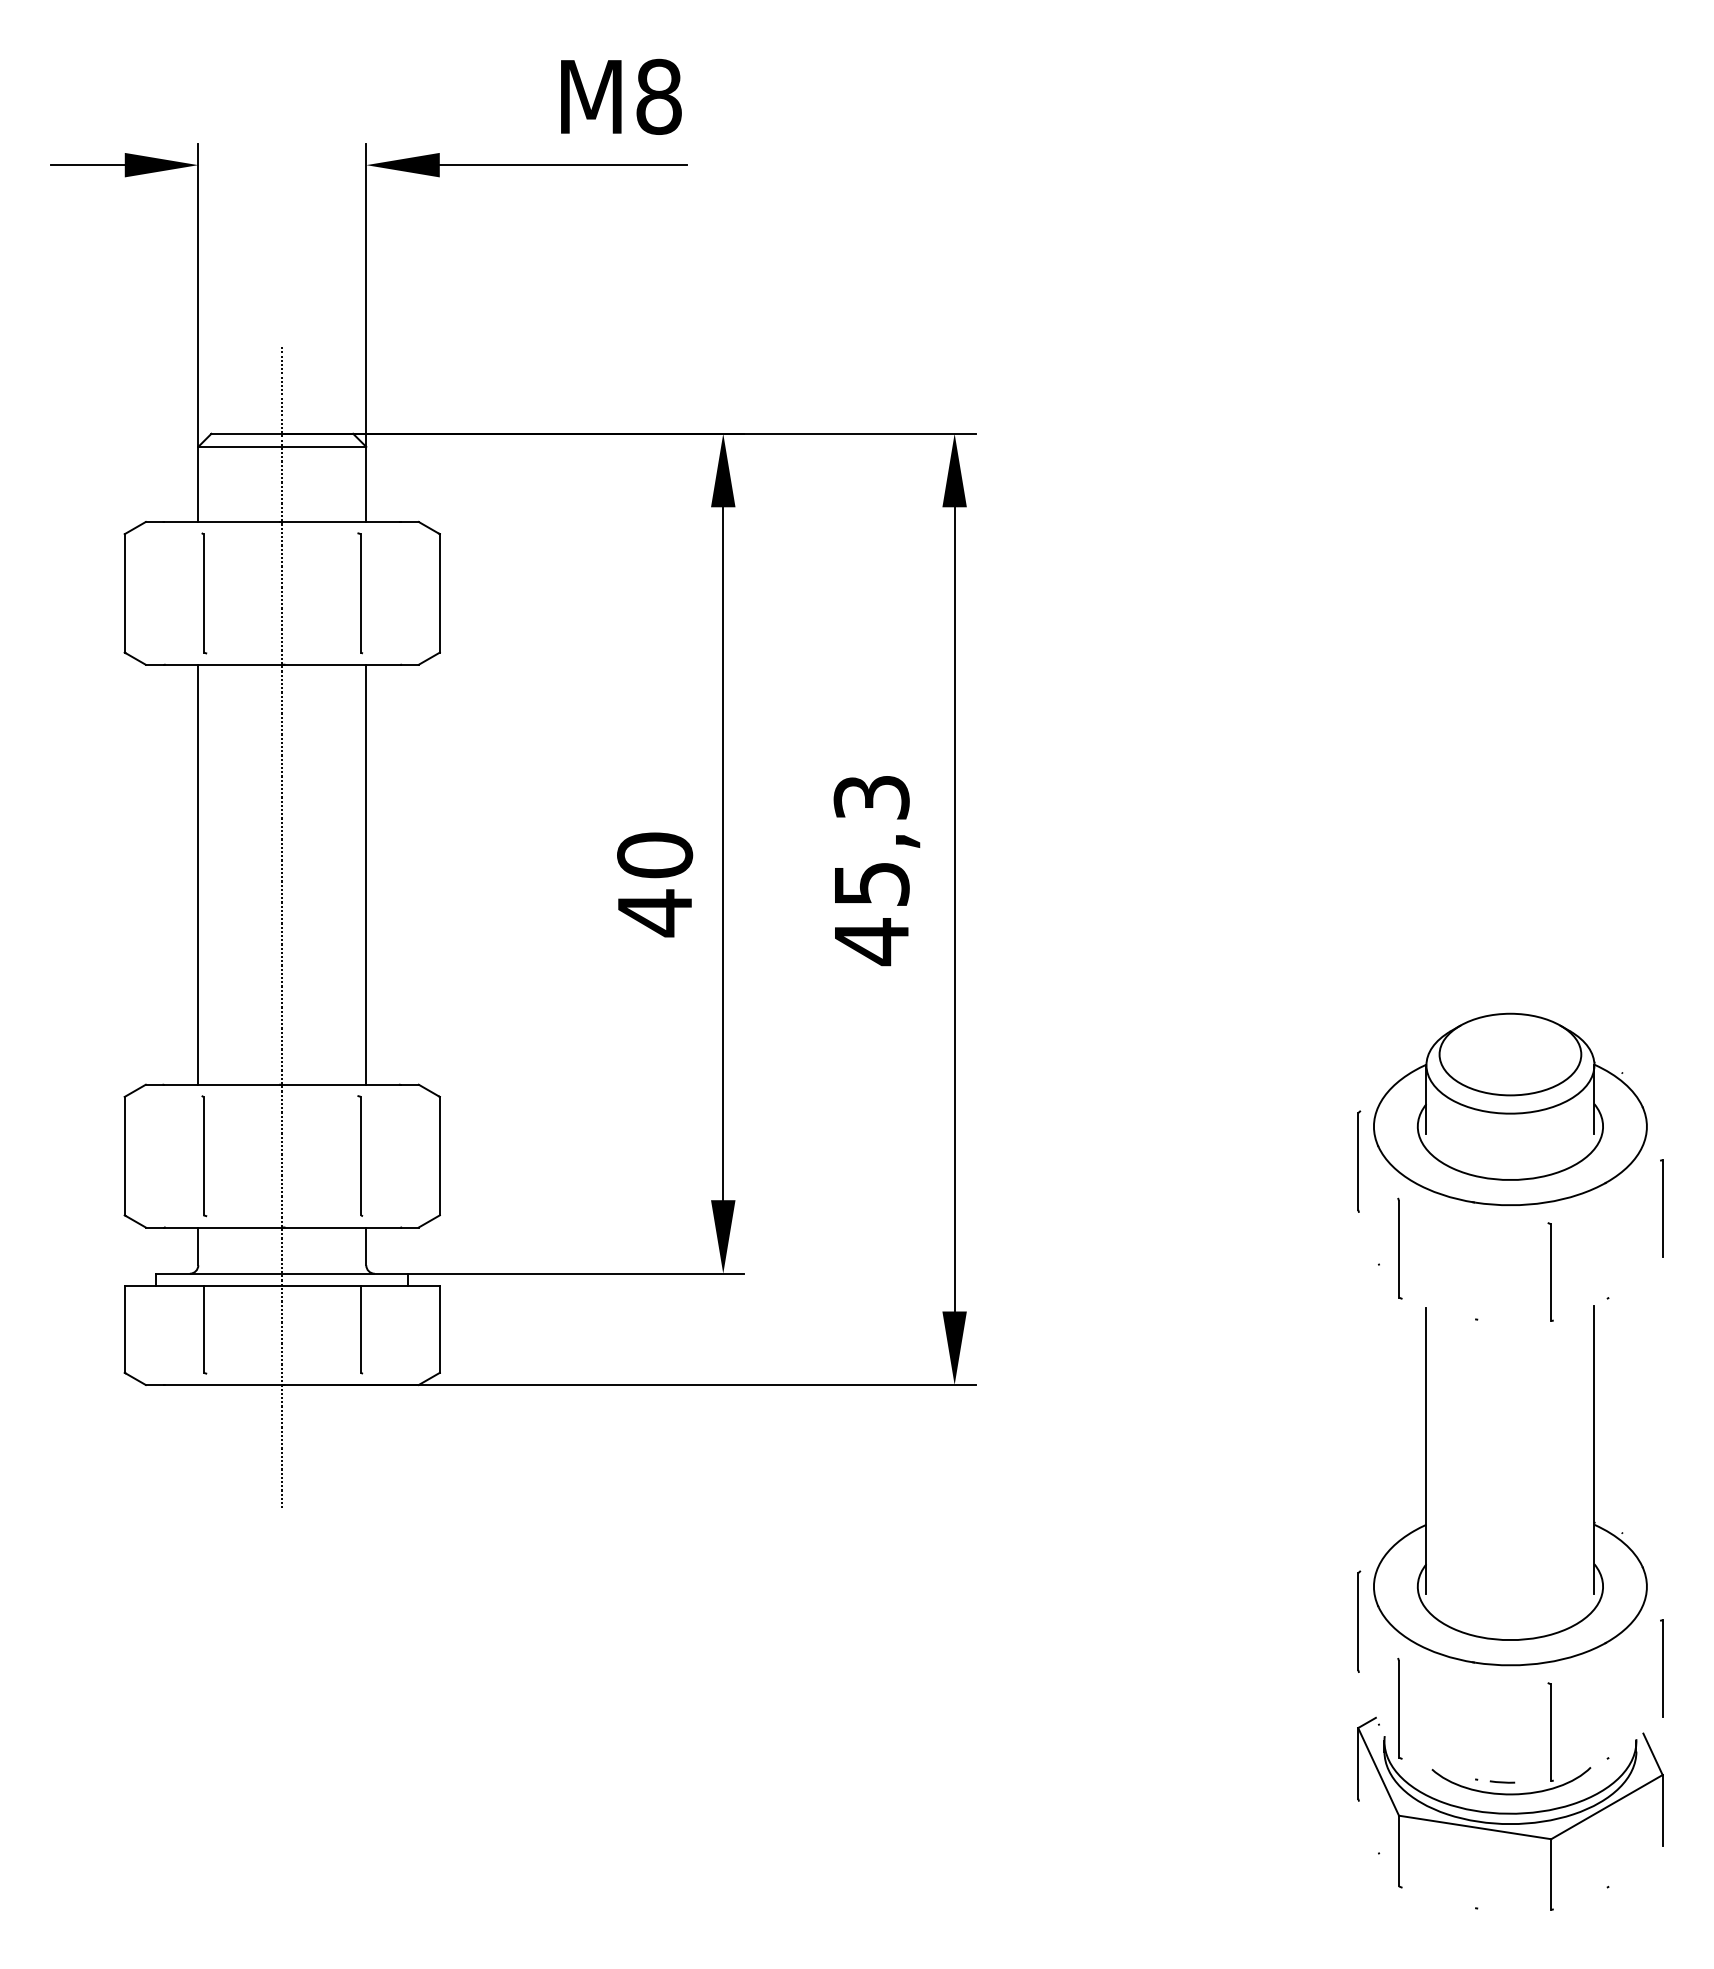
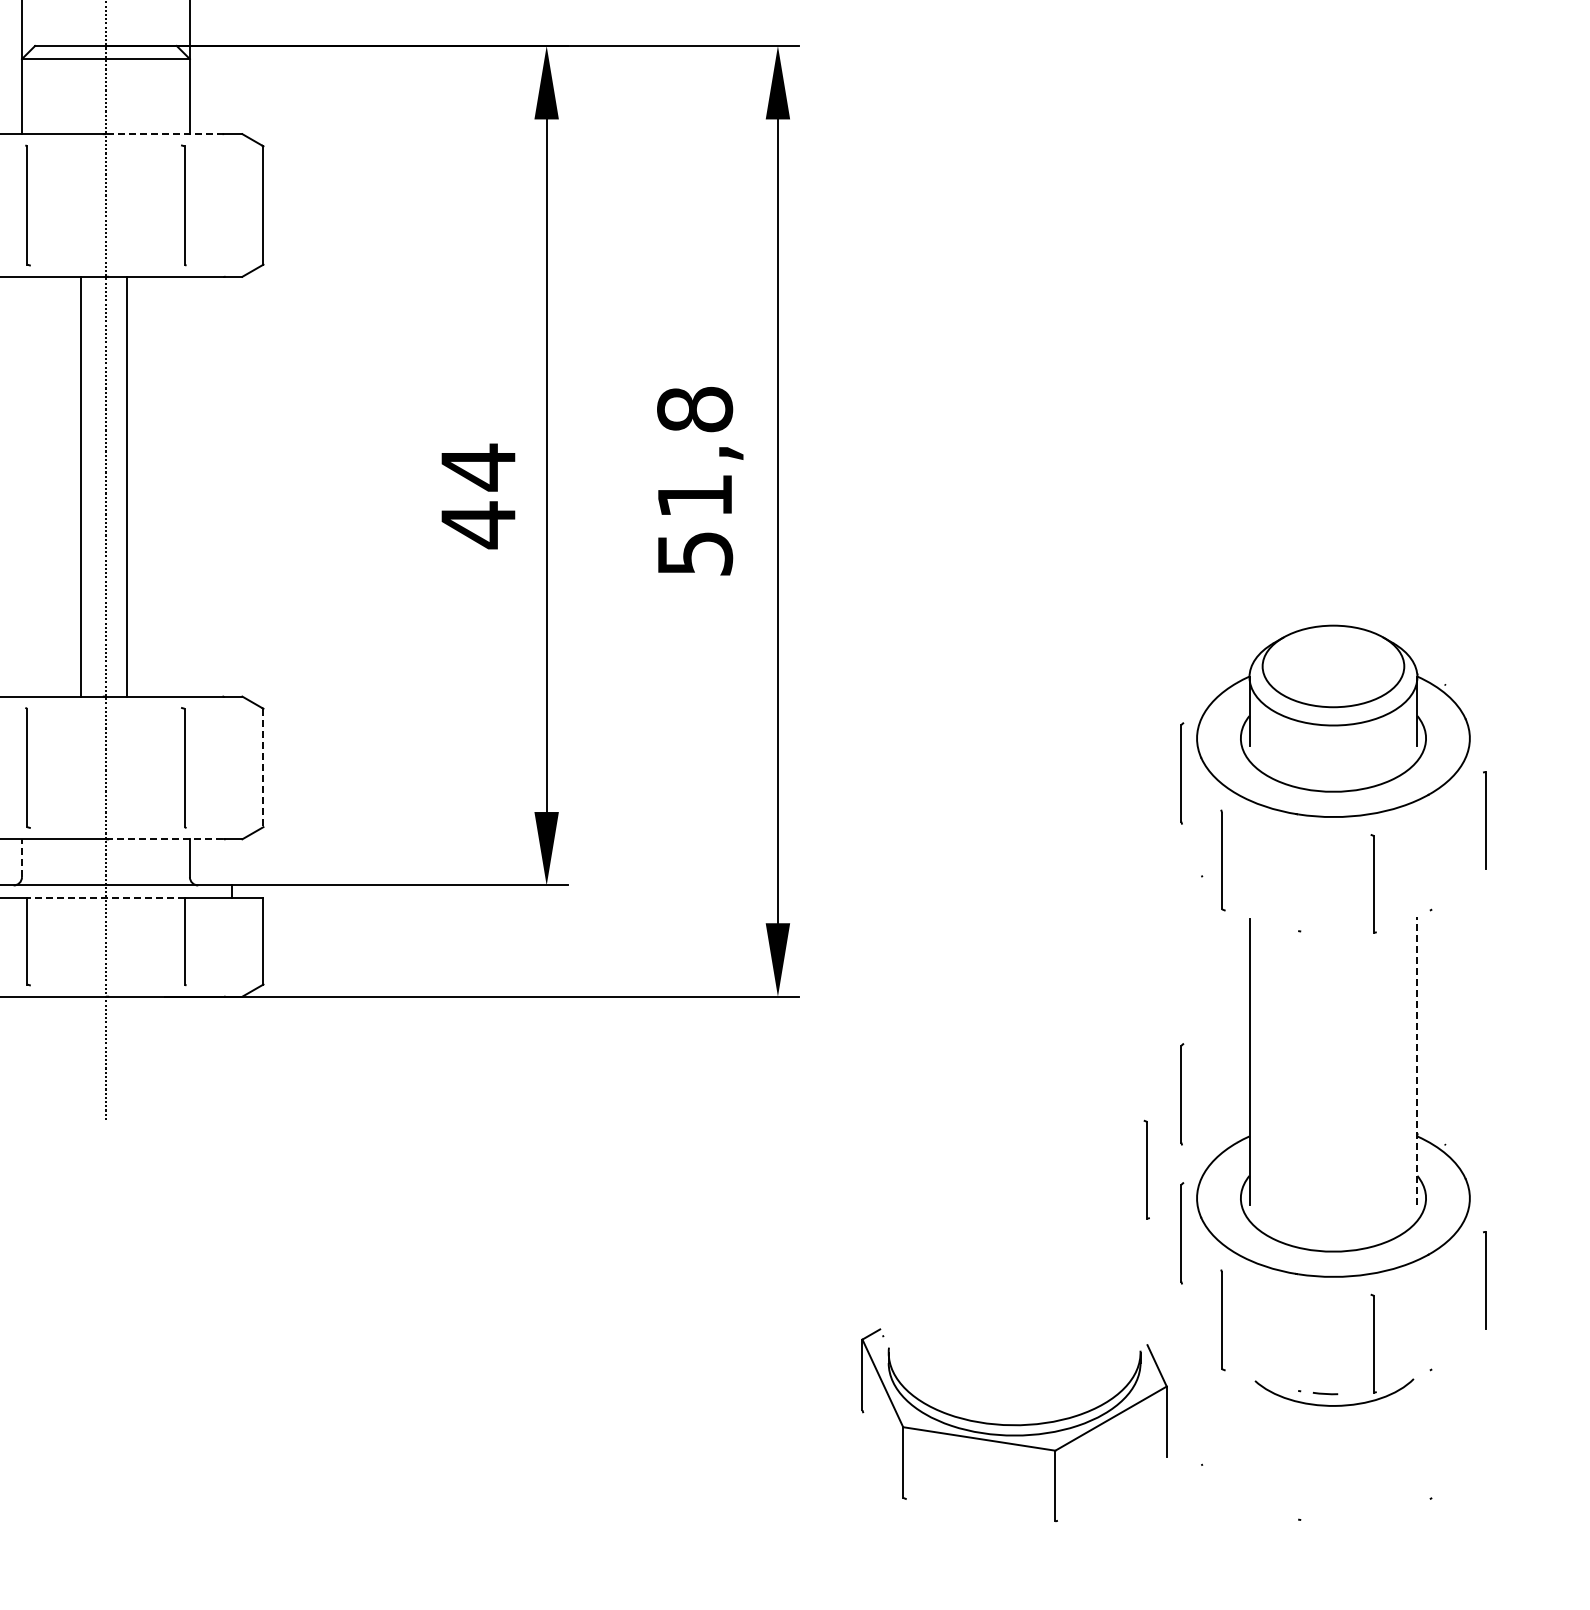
line: (340, 521) -> (164, 133), solid -> dashed
text: (655, 855) -> (478, 467), 40 -> 44
text: (871, 870) -> (694, 482), 45,3 -> 51,8
line: (198, 874) -> (81, 486), moved
line: (366, 874) -> (127, 486), moved
line: (439, 1156) -> (263, 768), solid -> dashed
line: (341, 1227) -> (165, 839), solid -> dashed
line: (198, 1246) -> (22, 858), solid -> dashed
line: (282, 1286) -> (106, 898), solid -> dashed
line: (1594, 1449) -> (1417, 1061), solid -> dashed
part: (1359, 1482) -> (1182, 1094), added
part: (1323, 1557) -> (1146, 1169), added
part: (1510, 1813) -> (1014, 1424), moved

